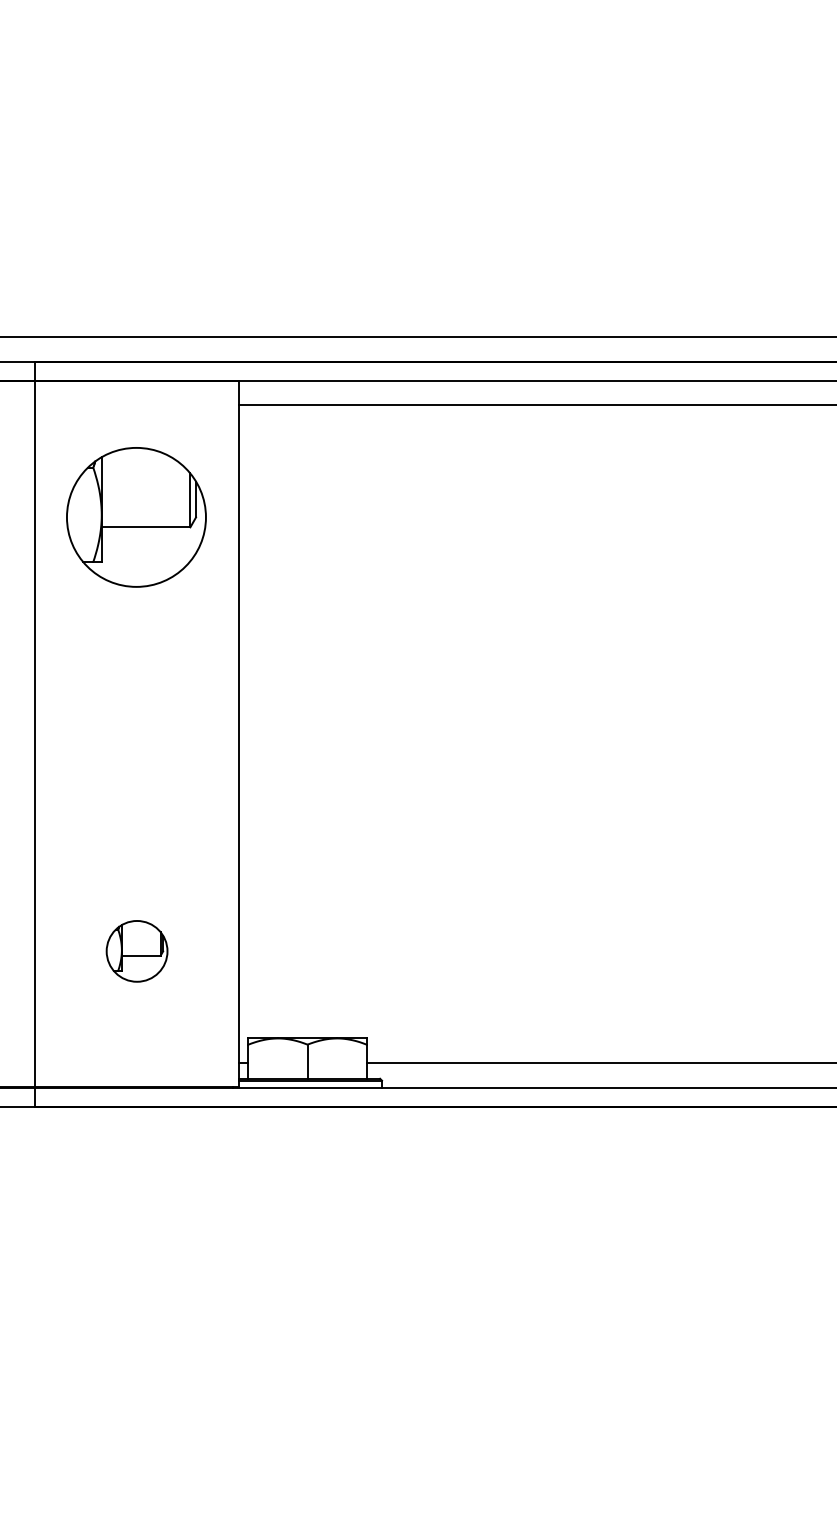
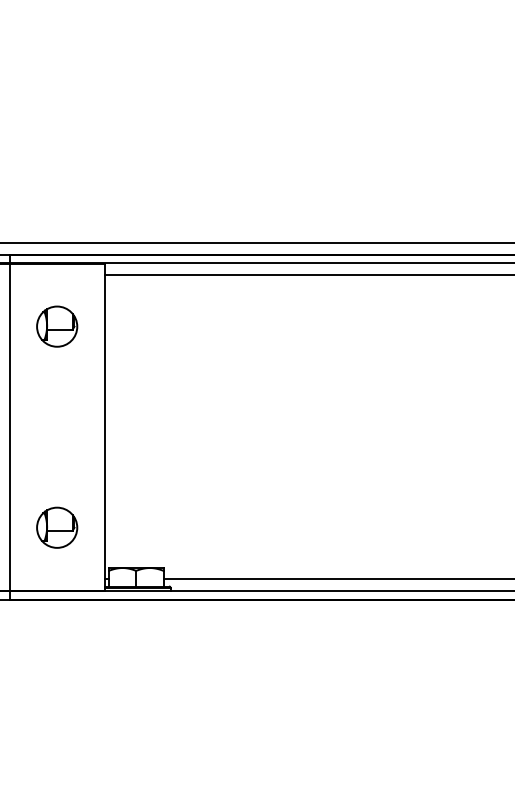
part: (137, 516) -> (57, 326), size x0.62
part: (137, 950) -> (57, 527), size x1.43

